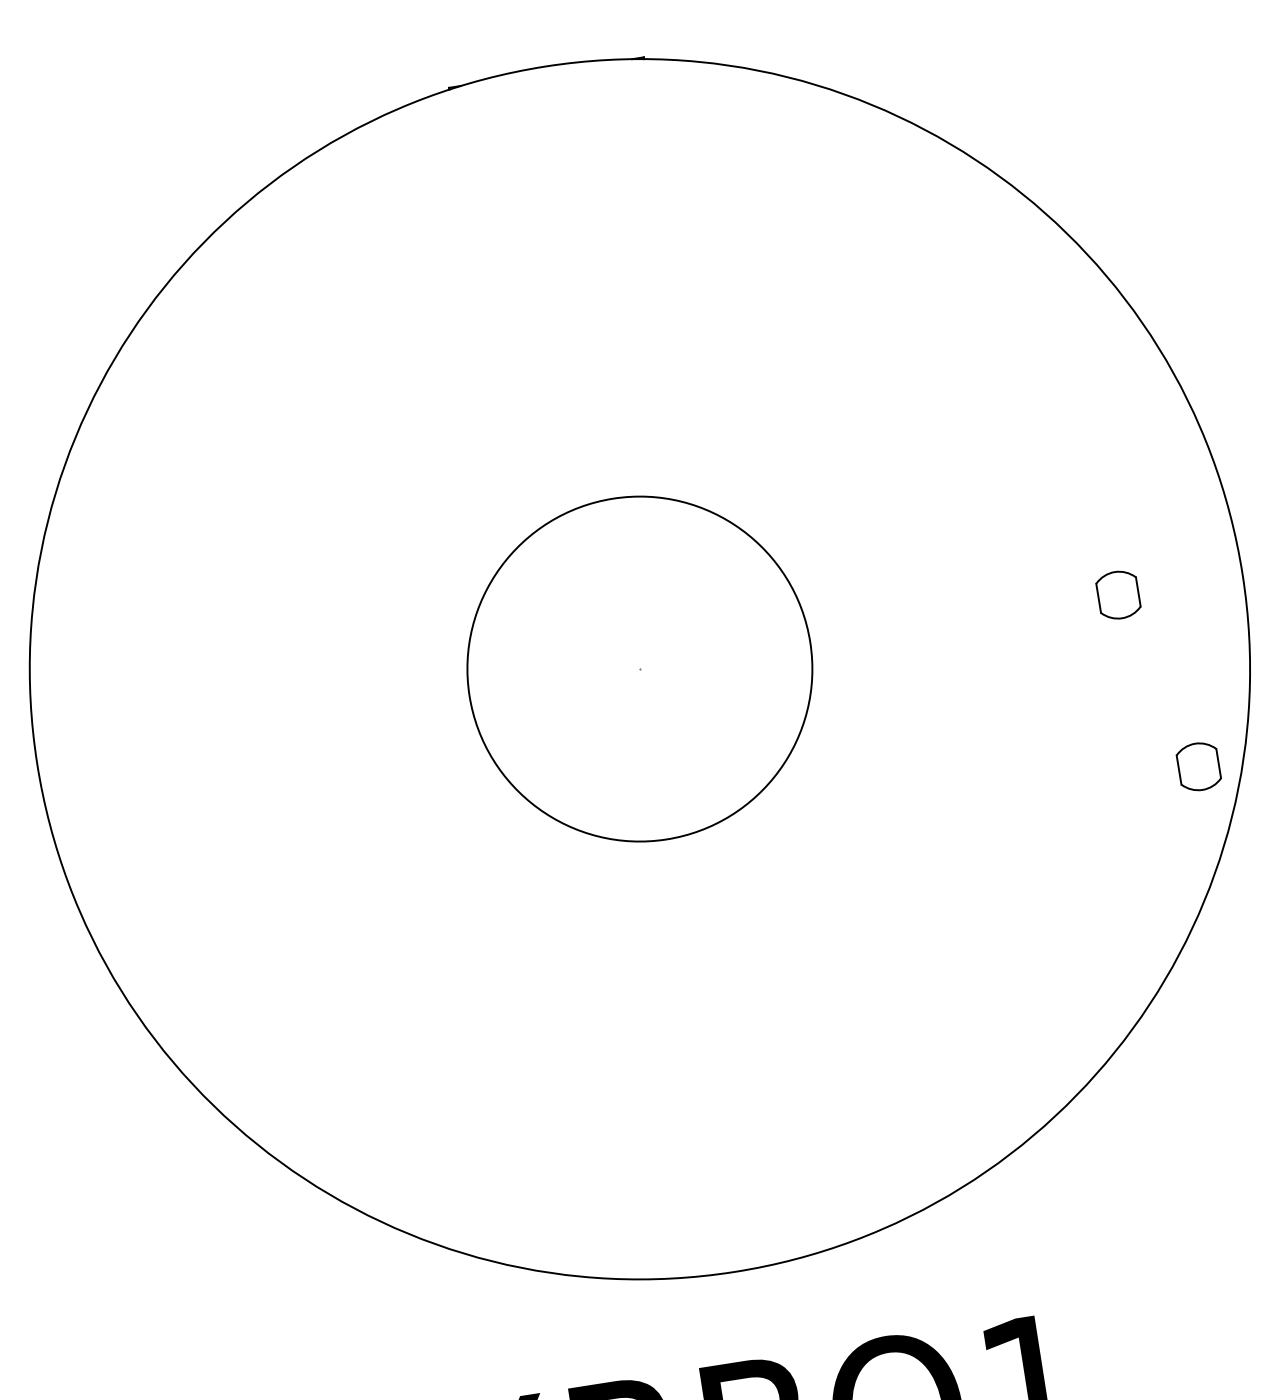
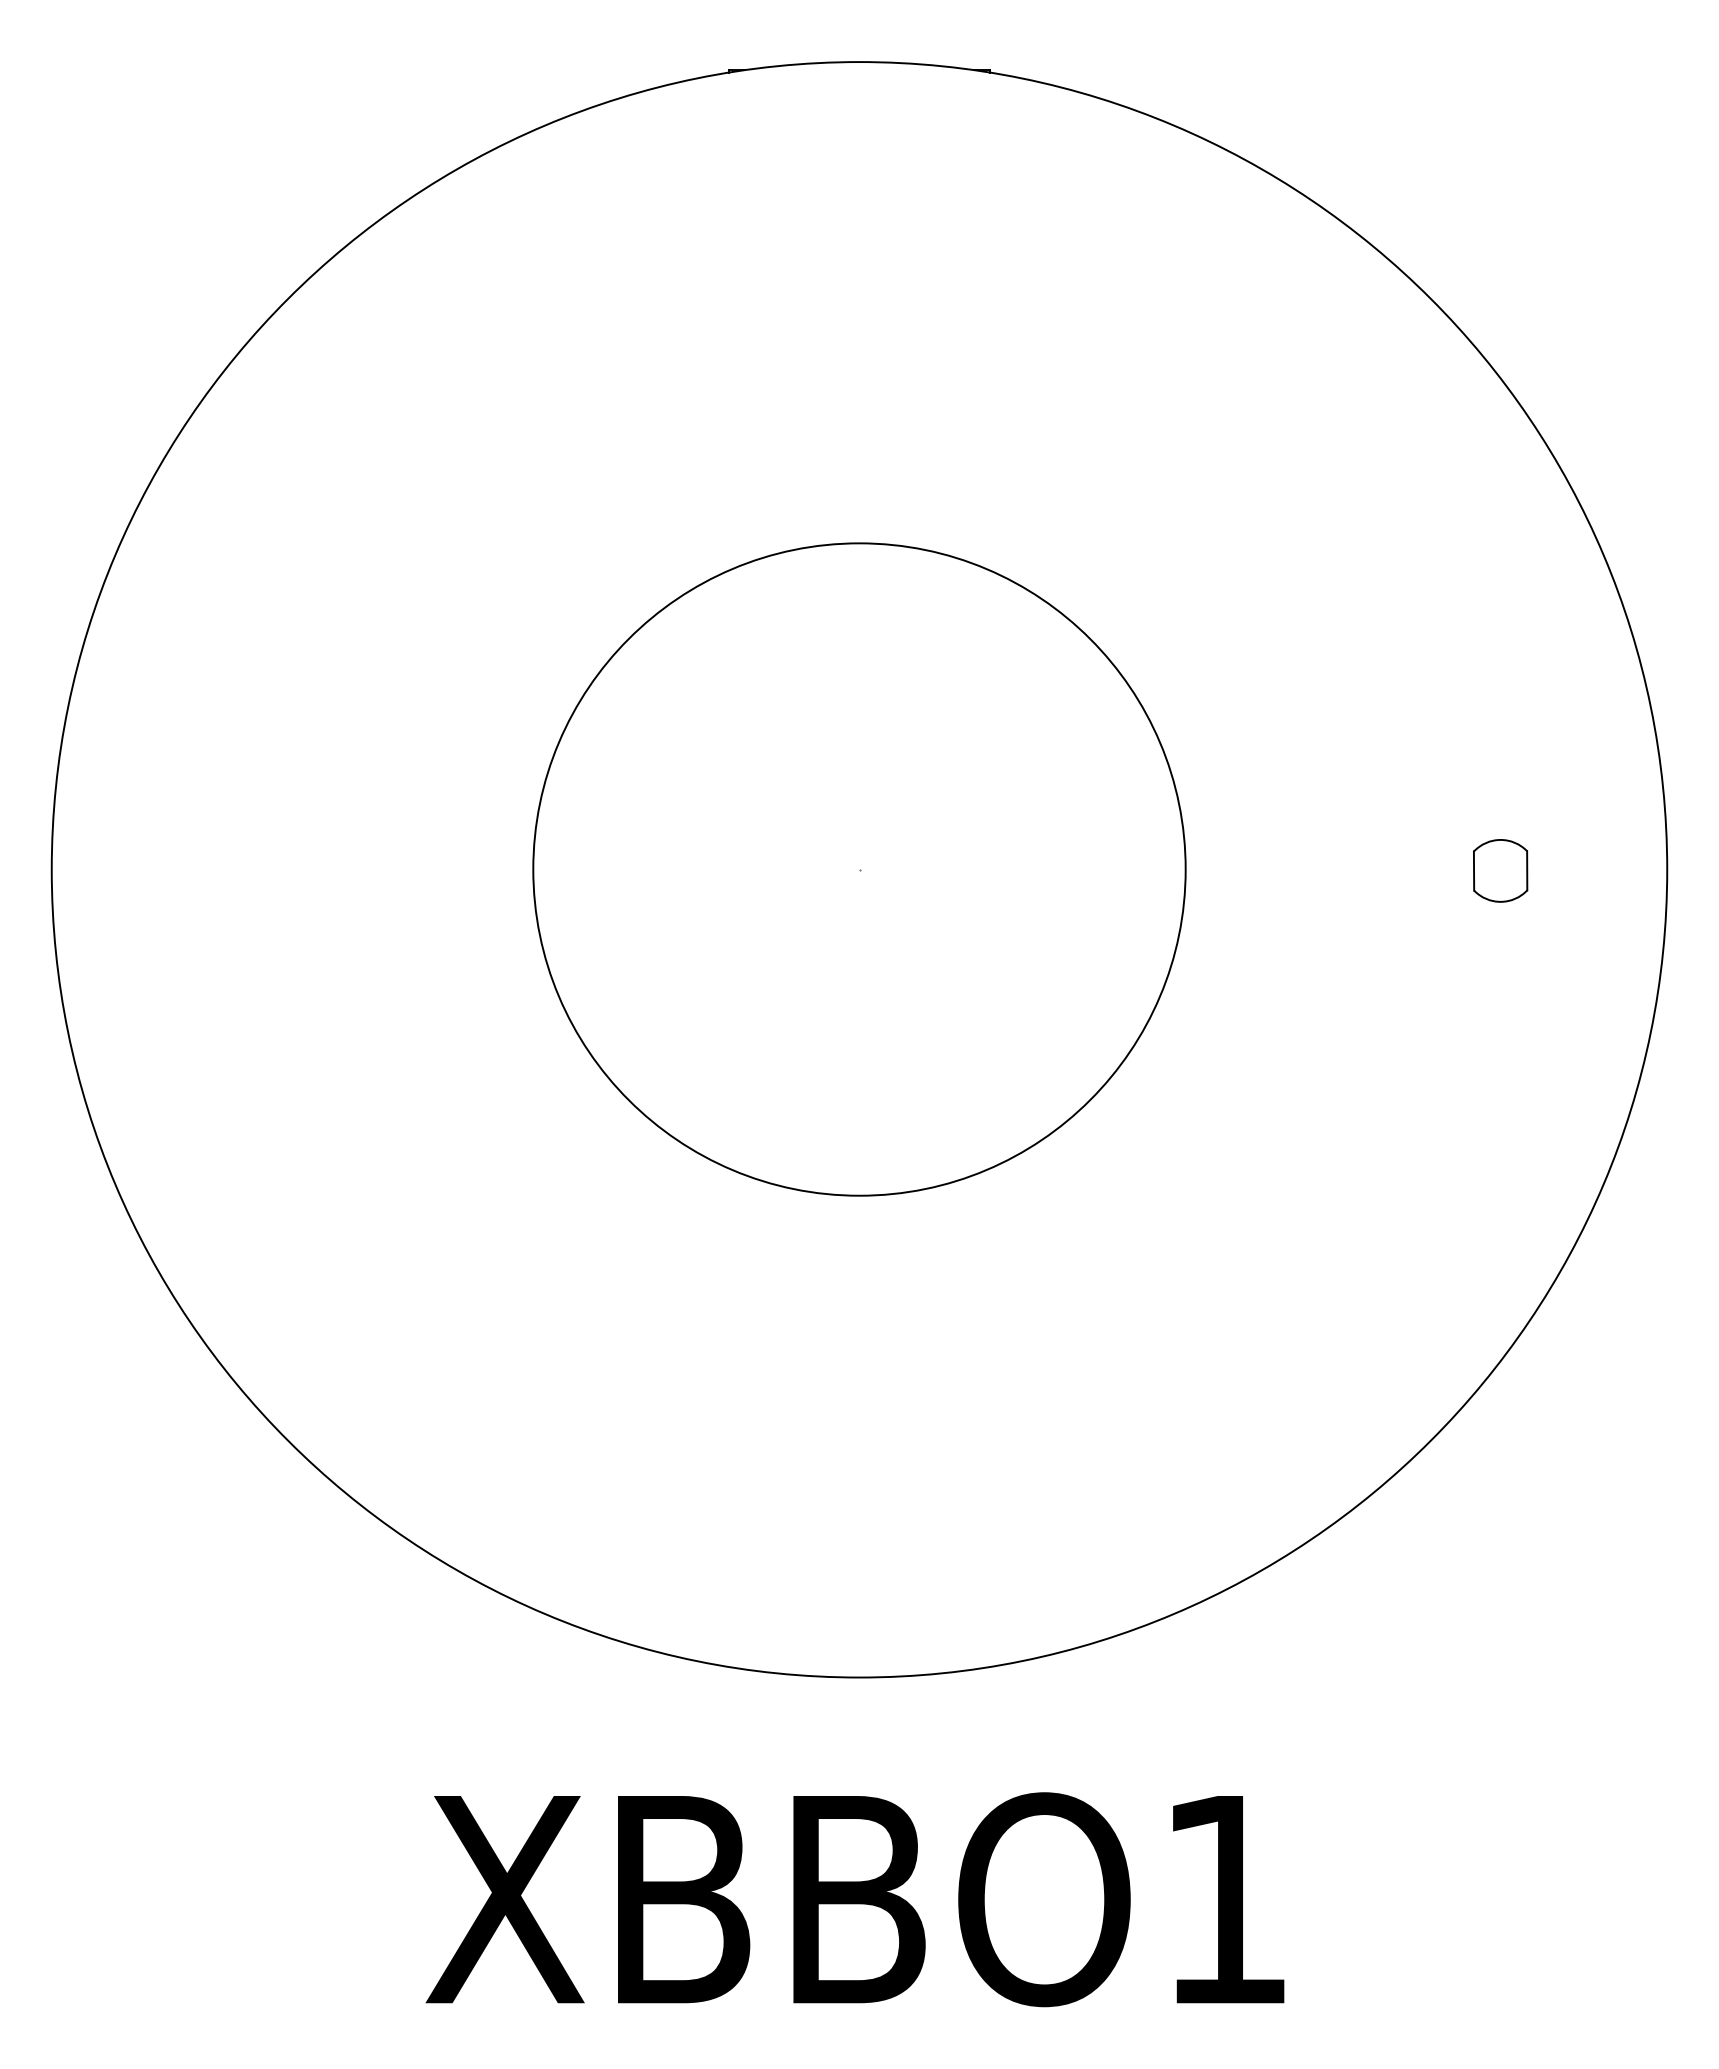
circle: (639, 669) -> (859, 869), size x1.43
part: (1198, 766) -> (1570, 1111), removed

